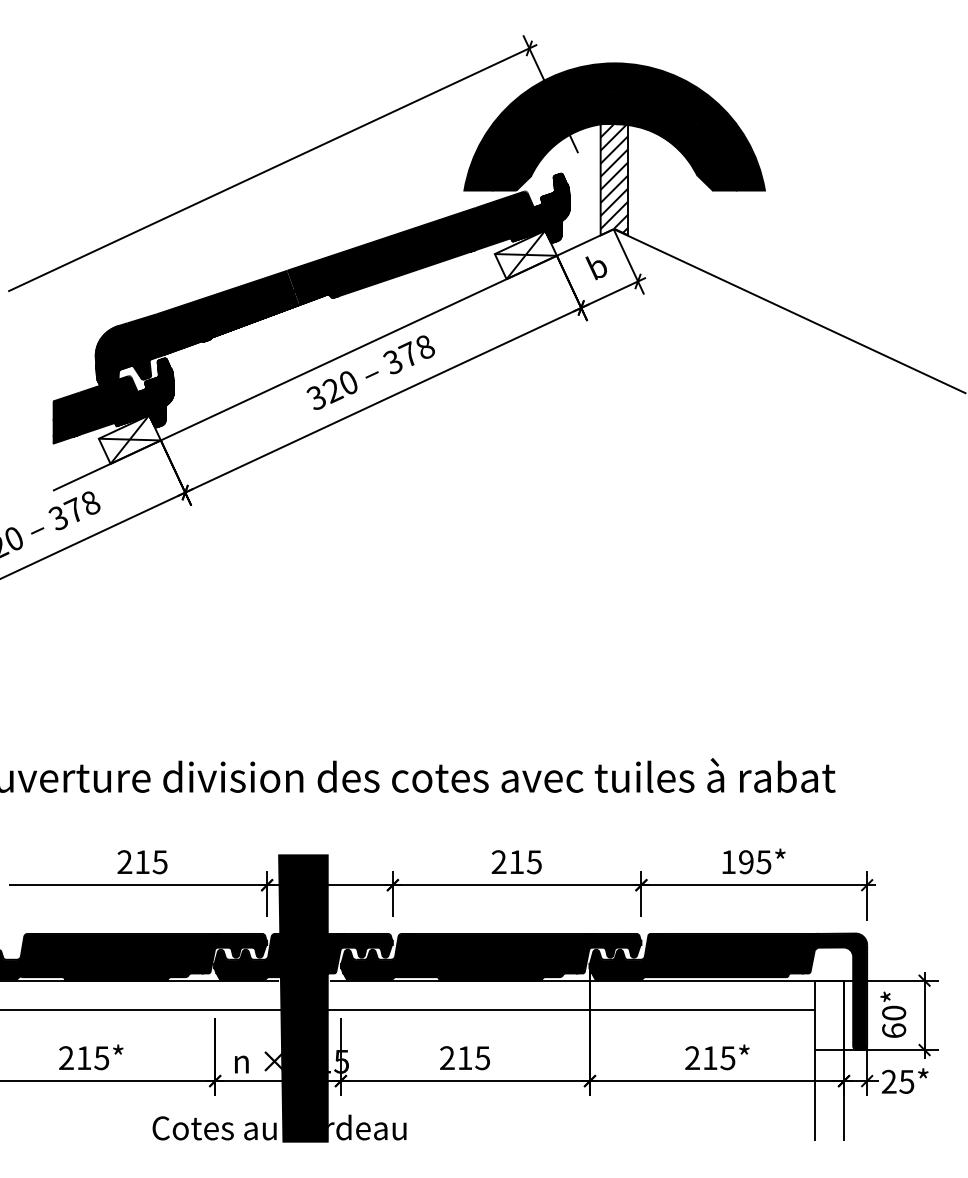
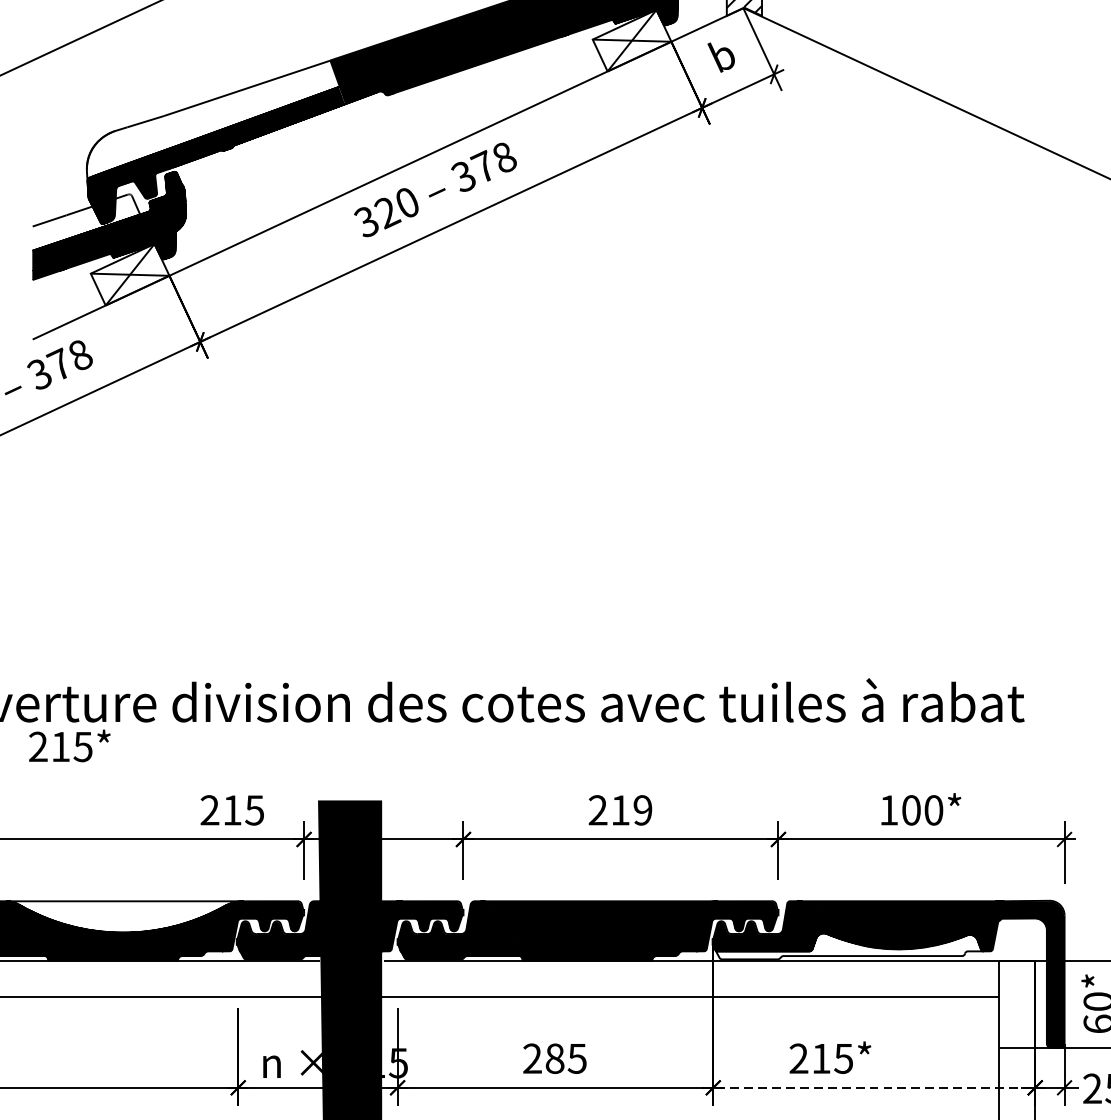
fill: (194, 318) -> (212, 121), removed
fill: (94, 398) -> (85, 222), removed
text: (142, 862) -> (232, 810), moved
text: (533, 862) -> (641, 810), 215 -> 219
text: (755, 862) -> (923, 810), 195* -> 100*
fill: (125, 946) -> (124, 917), removed
fill: (697, 969) -> (849, 946), removed
text: (91, 1057) -> (70, 746), moved
text: (717, 1057) -> (830, 1057), moved
text: (464, 1058) -> (554, 1059), 215 -> 285
line: (717, 1081) -> (874, 1088), solid -> dashed

